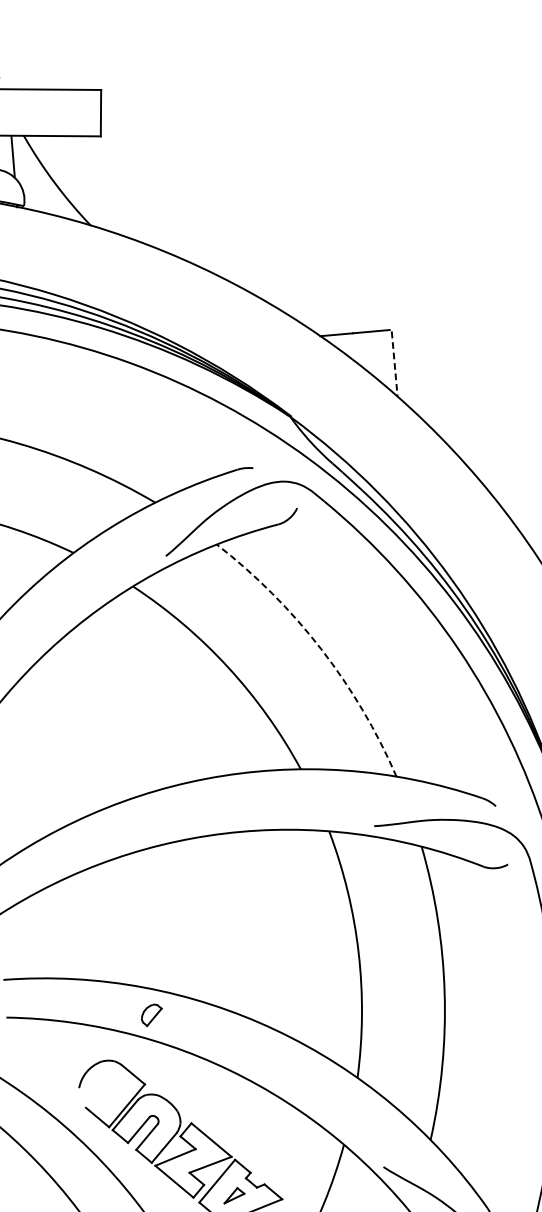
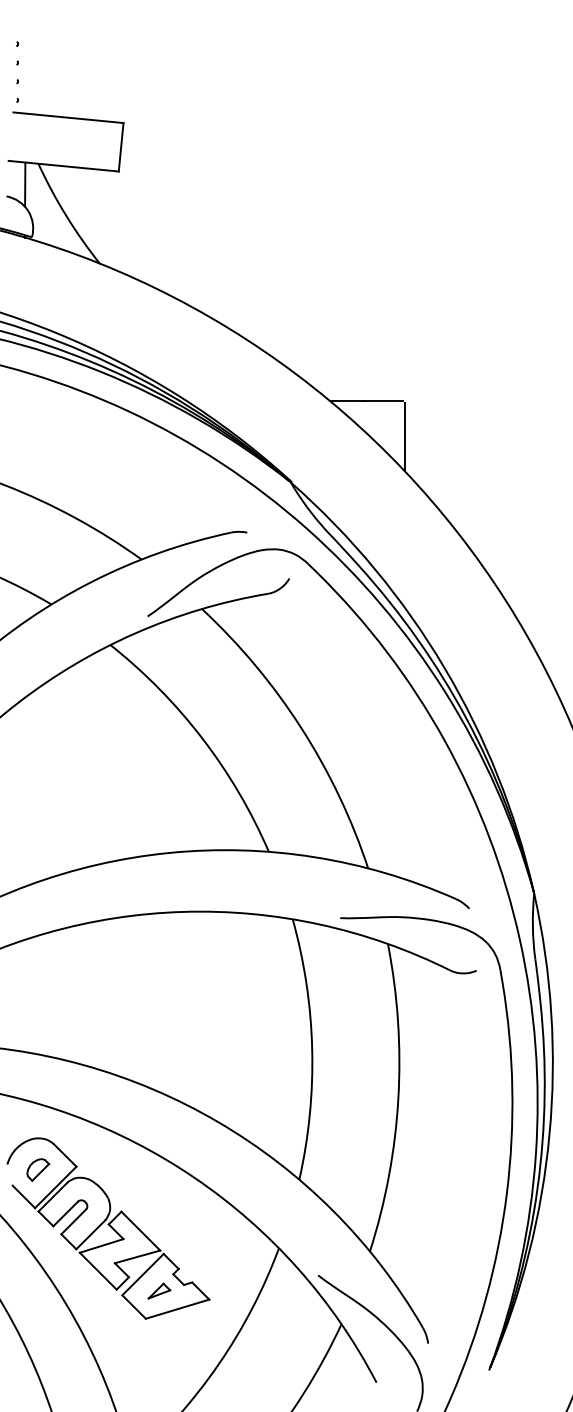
line: (394, 364) -> (404, 437), dashed -> solid
arc: (321, 649) -> (301, 728), dashed -> solid
part: (152, 1014) -> (38, 1169), moved

